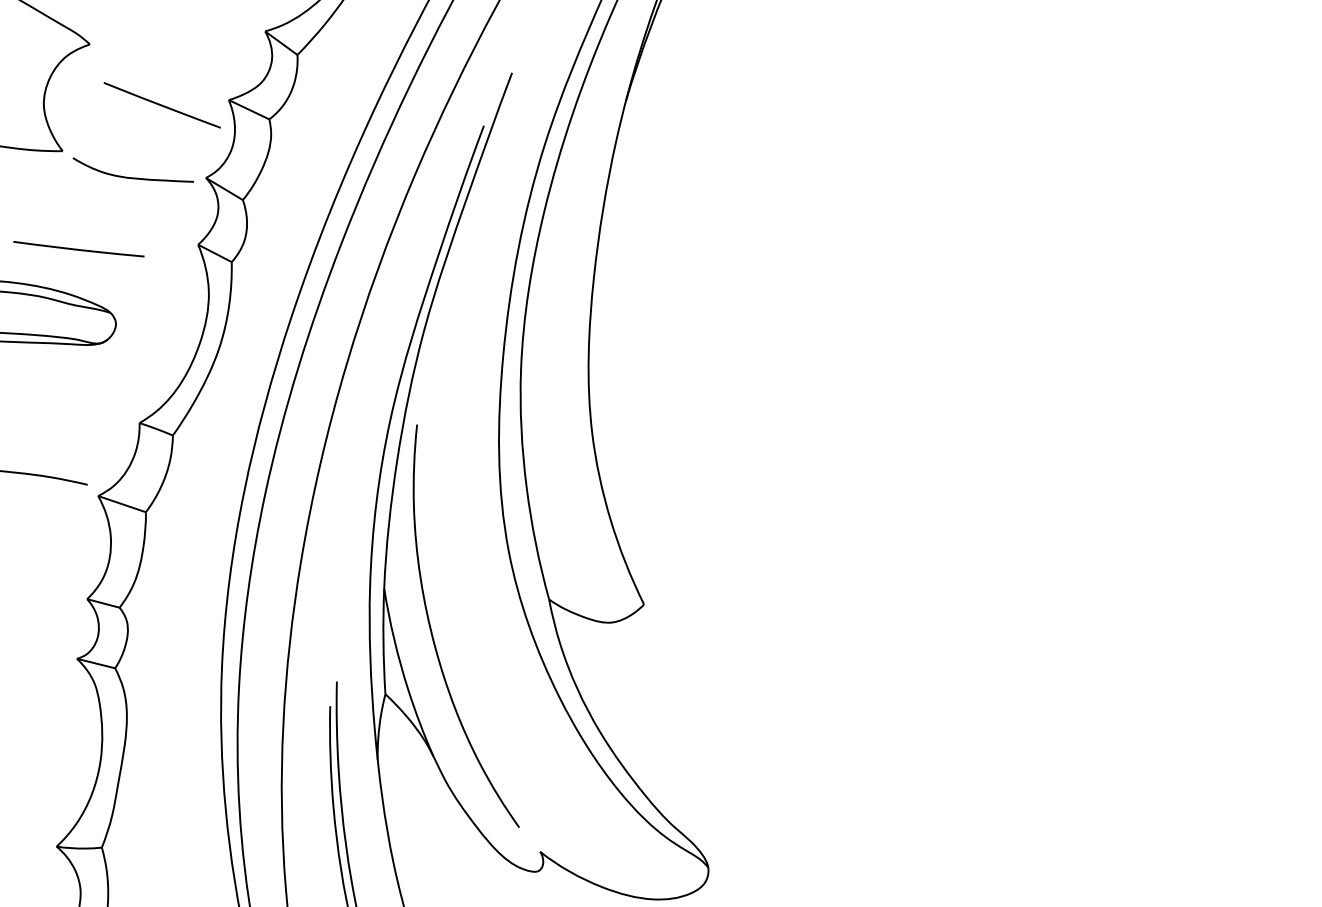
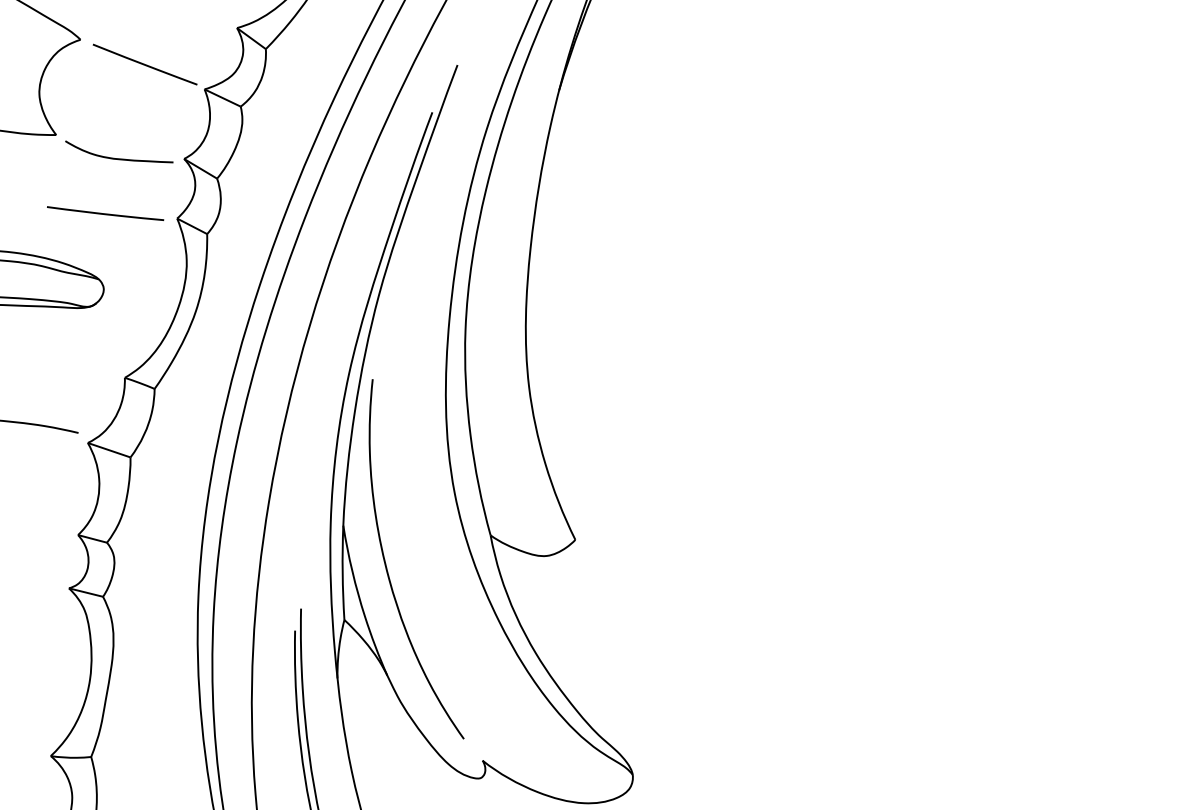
line: (161, 105) -> (144, 64), moved
line: (78, 249) -> (105, 213), moved

